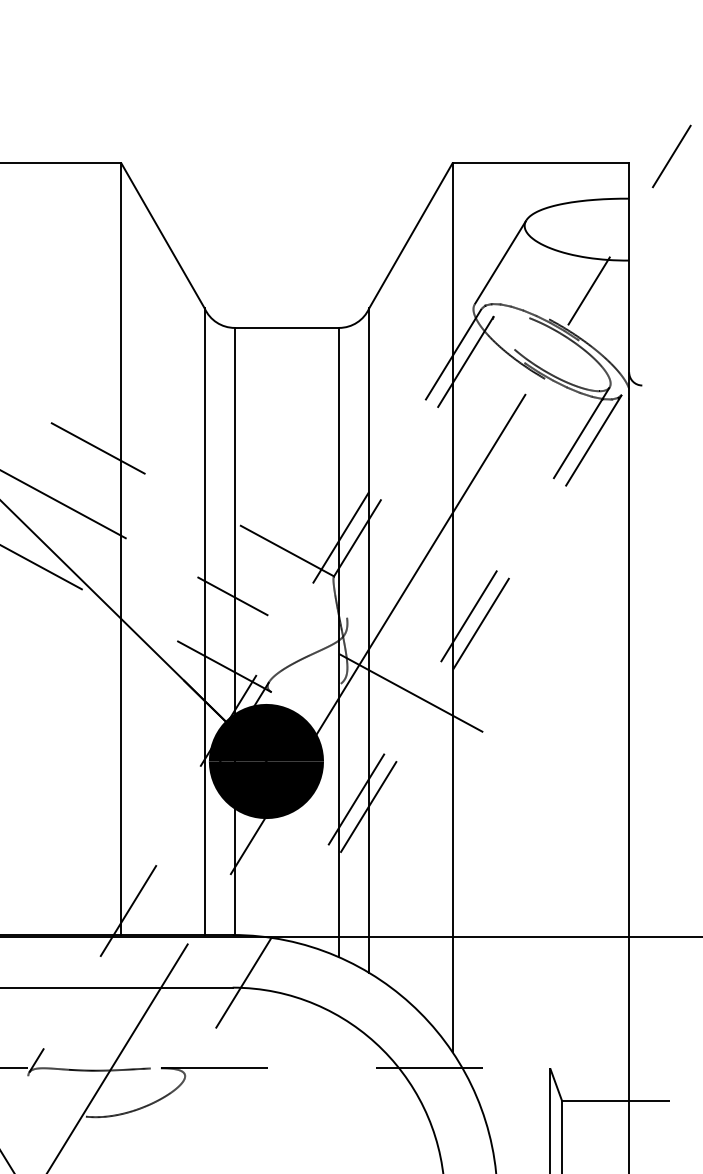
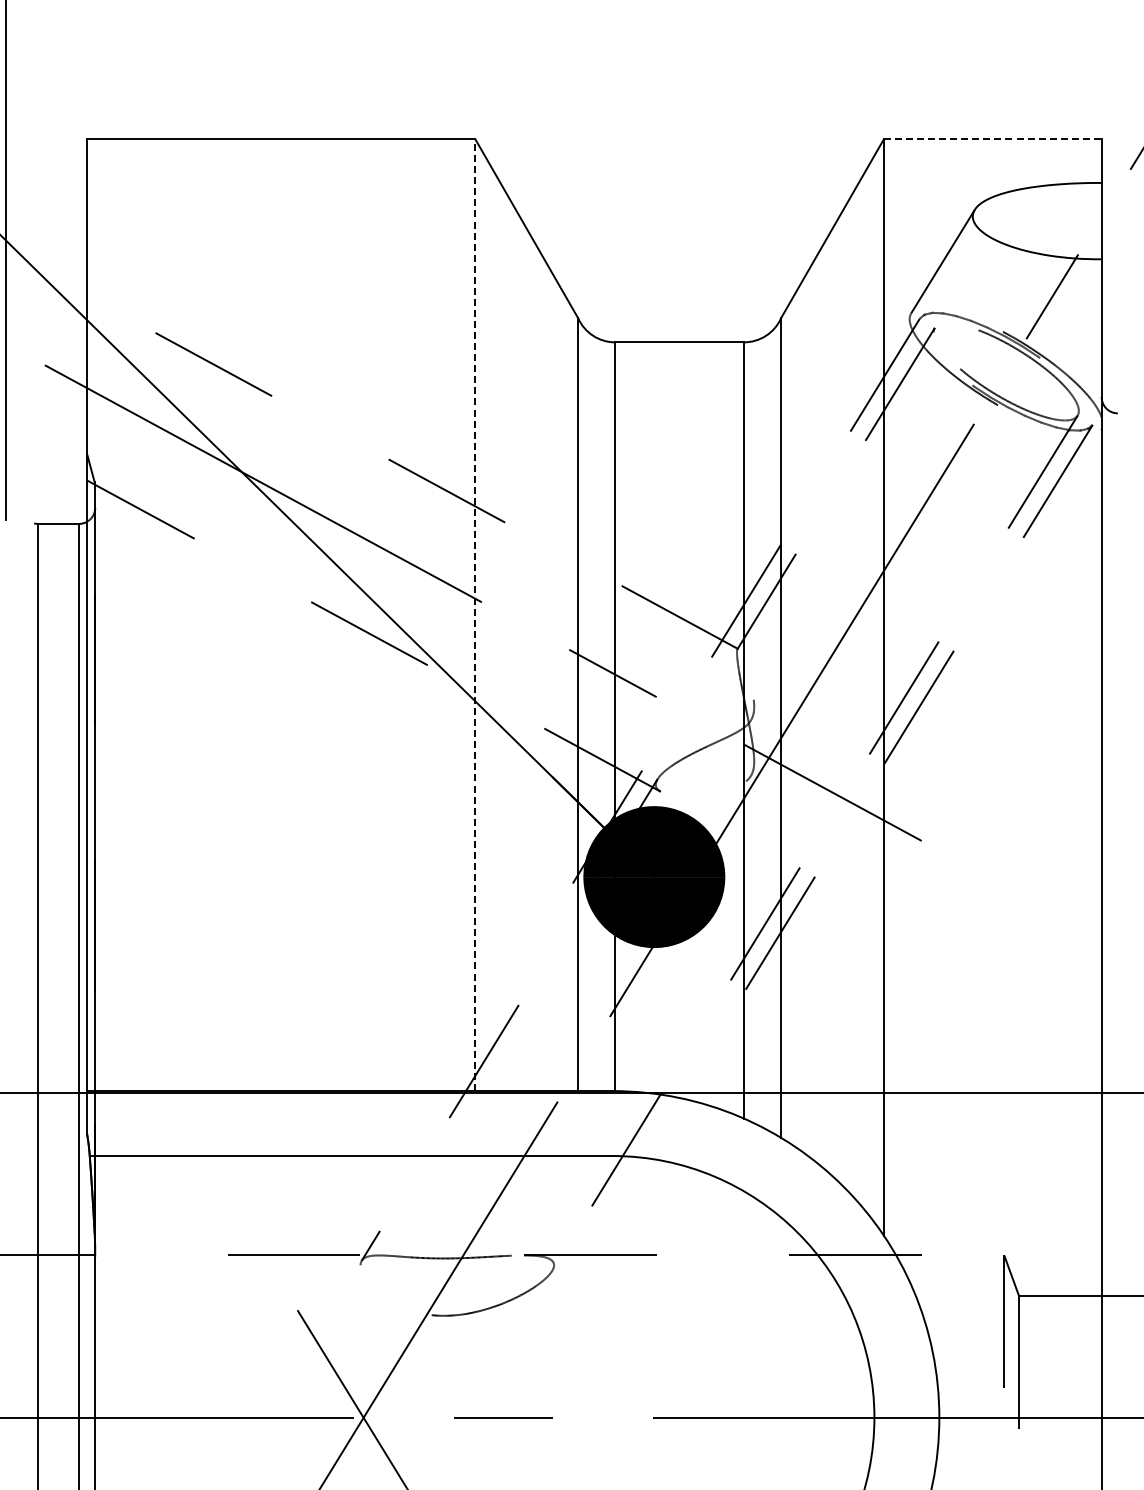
line: (540, 163) -> (992, 139), solid -> dashed
line: (121, 549) -> (475, 615), solid -> dashed

